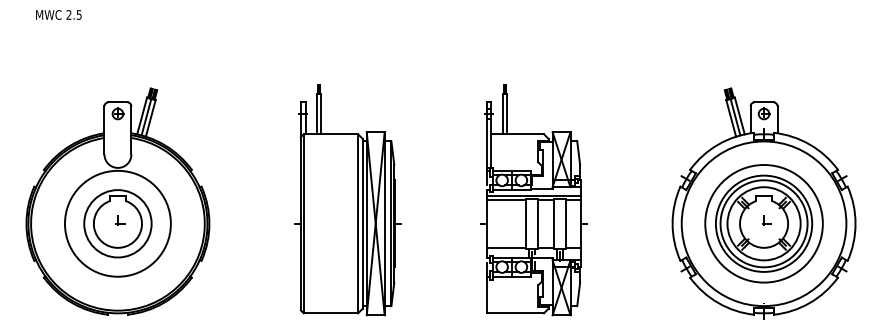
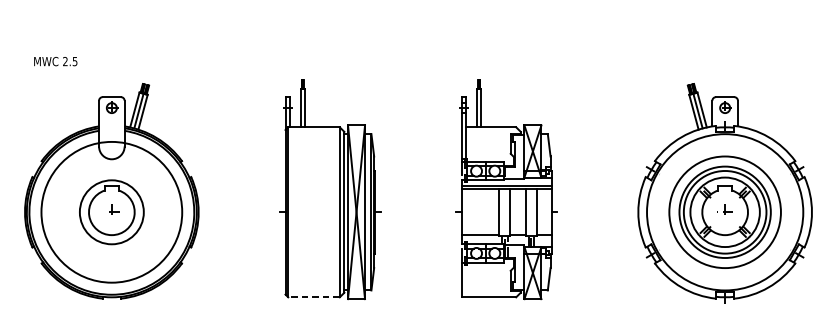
text: (58, 14) -> (55, 61), moved
circle: (117, 223) -> (111, 212), size x1.4
line: (330, 313) -> (313, 297), solid -> dashed

